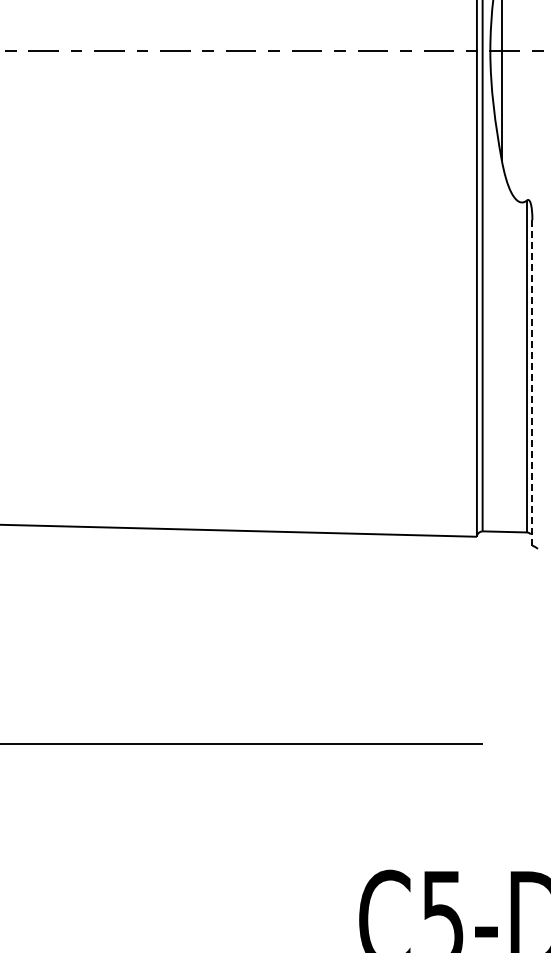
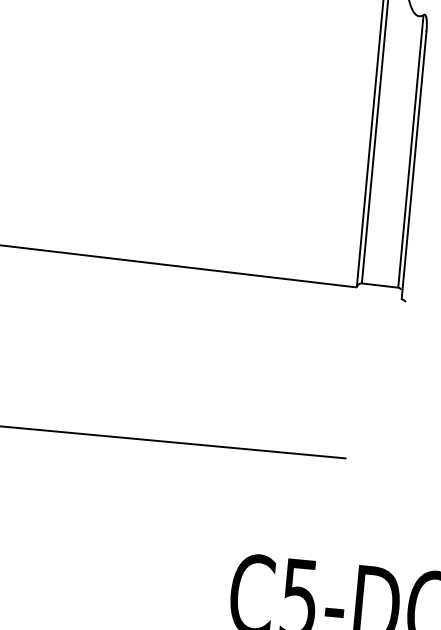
line: (532, 382) -> (414, 164), dashed -> solid

